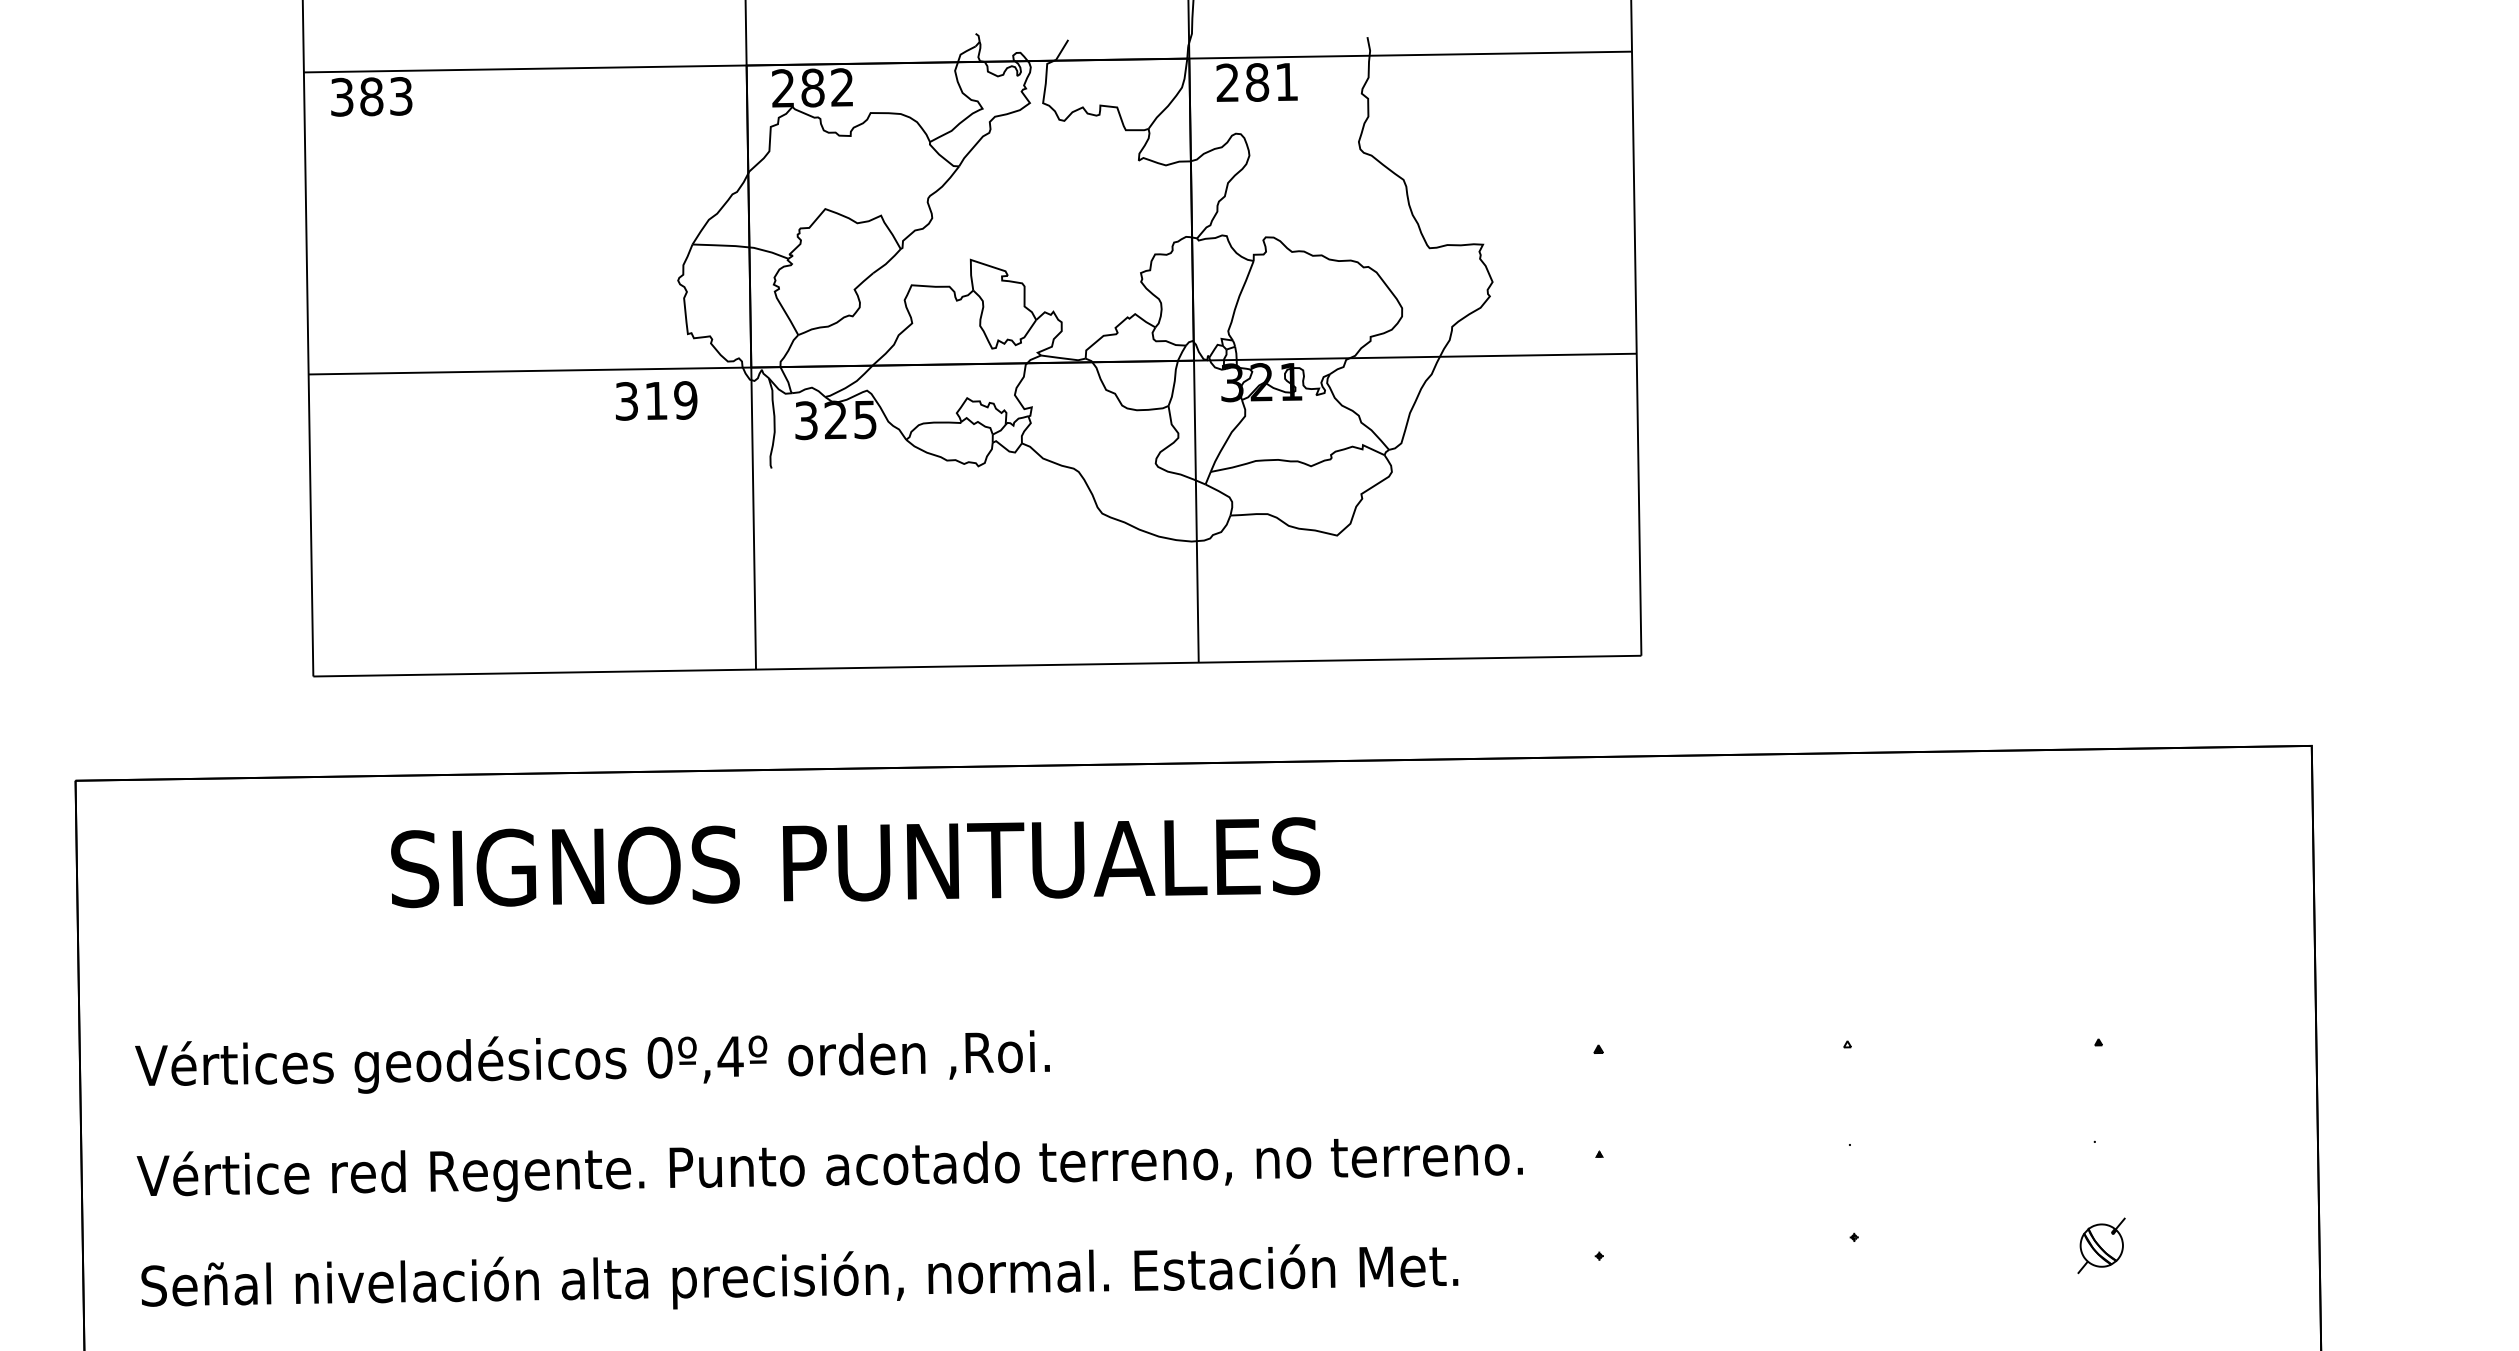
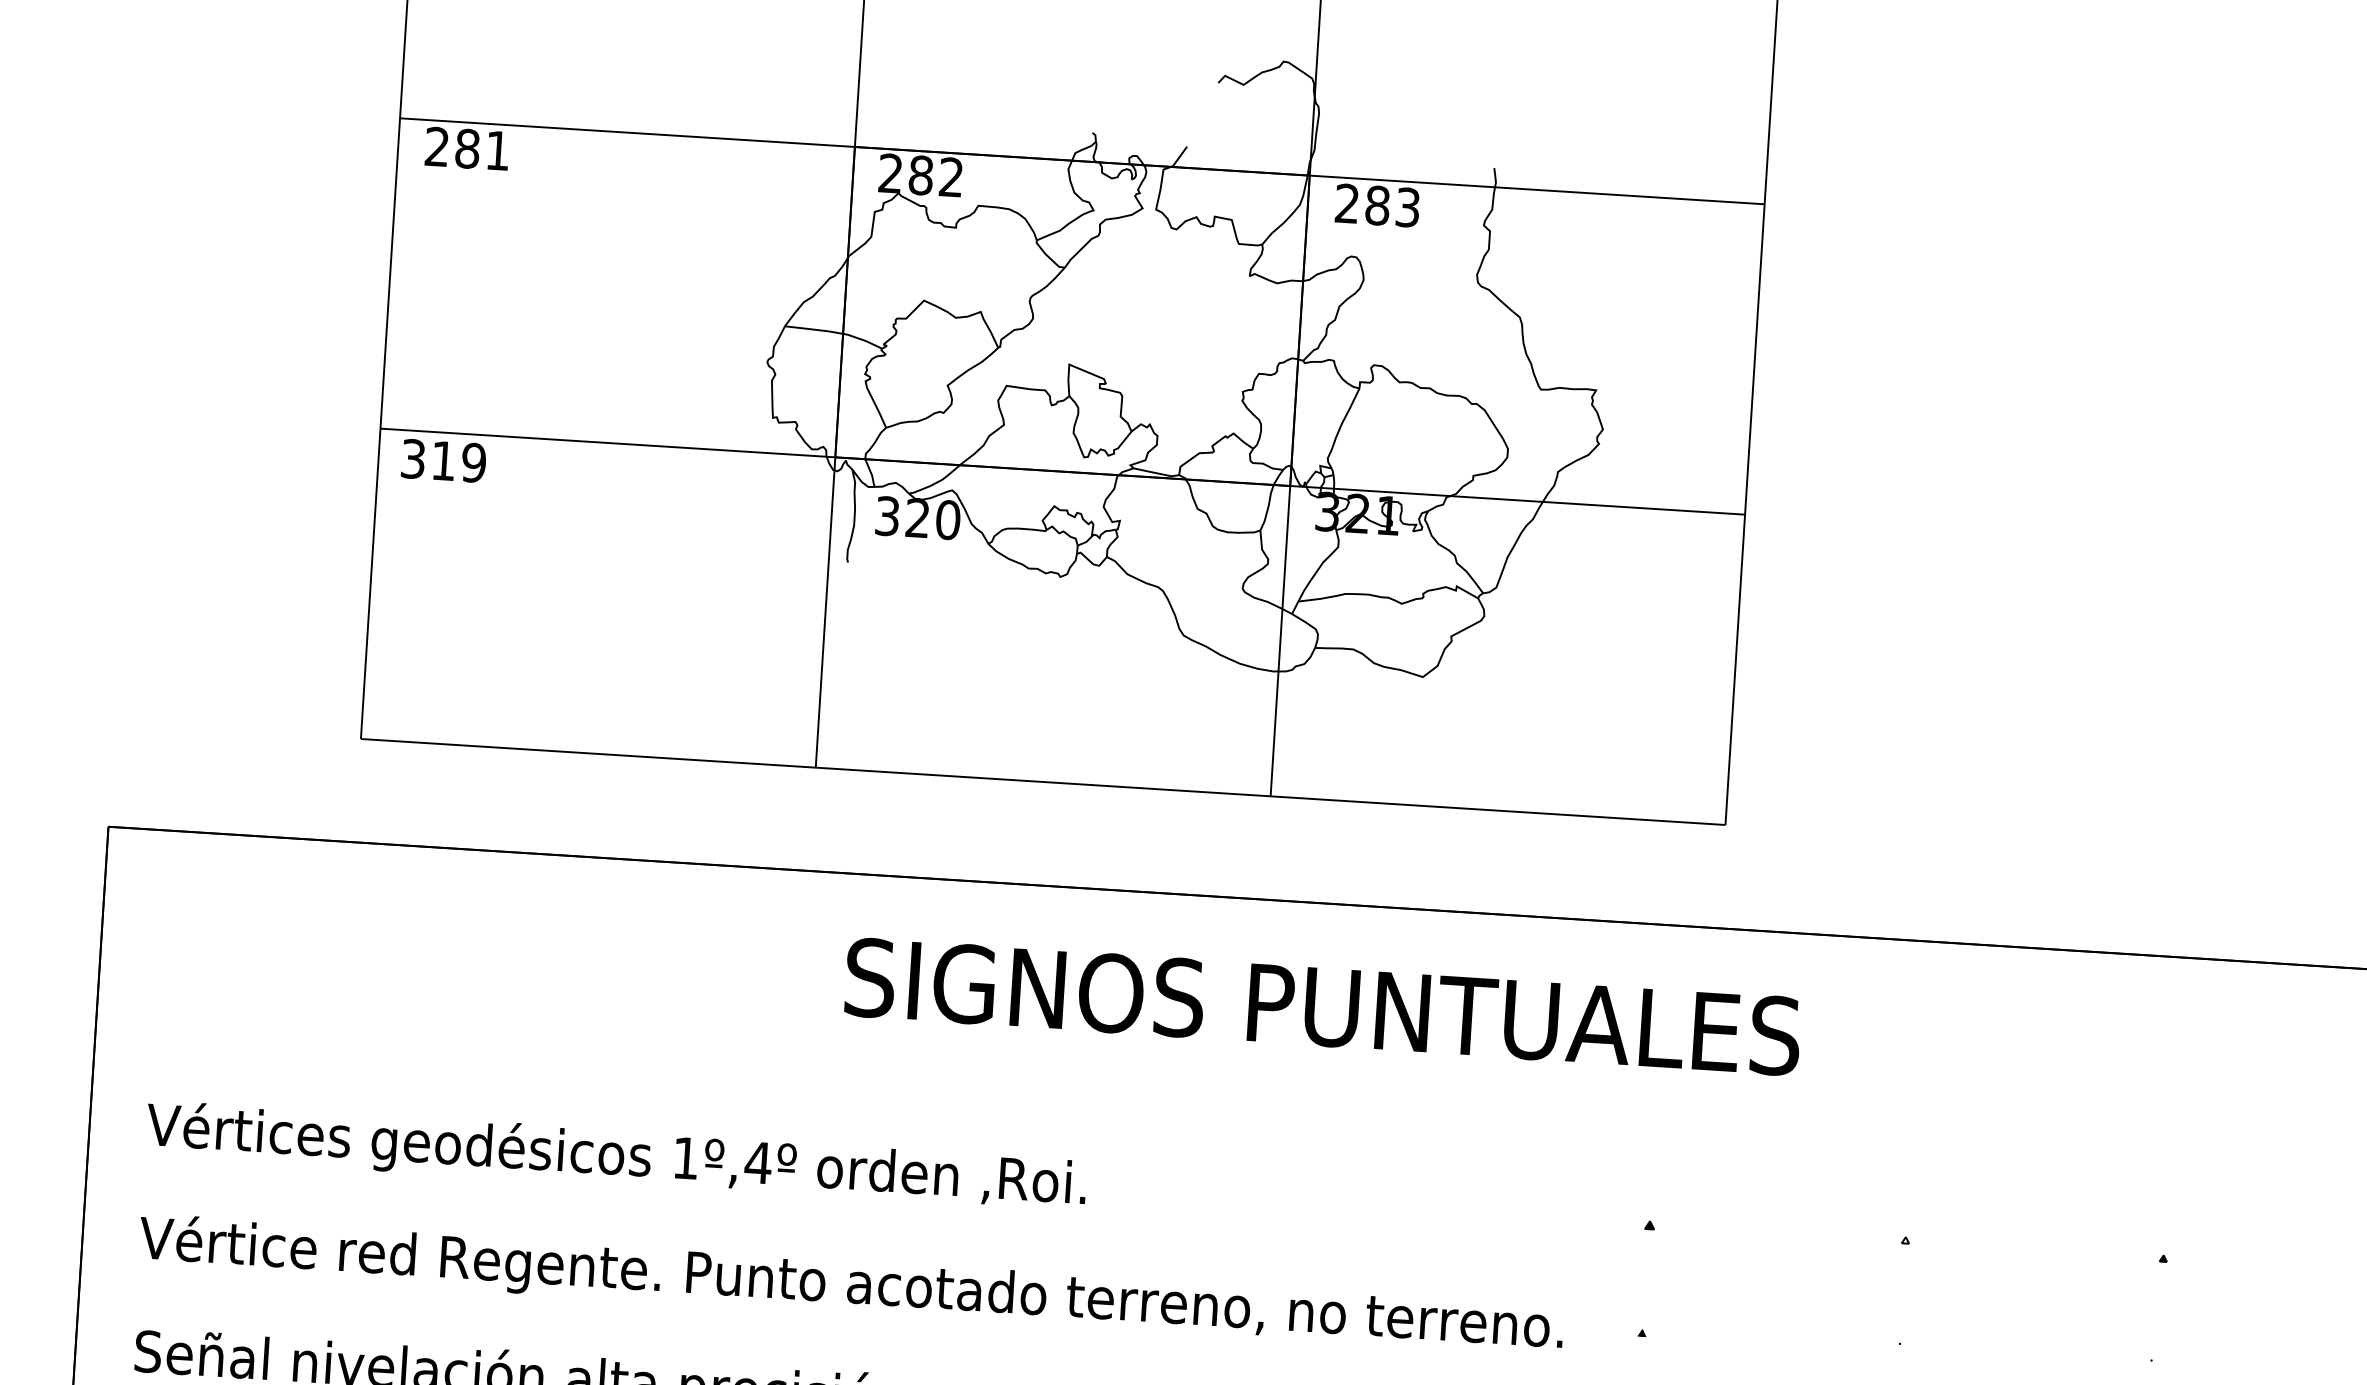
text: (1287, 81) -> (1408, 207), 281 -> 283
text: (371, 96) -> (467, 148), 383 -> 281
text: (656, 400) -> (443, 460), moved
text: (865, 419) -> (948, 519), 325 -> 320
text: (855, 862) -> (1323, 1006), moved
text: (659, 1057) -> (685, 1157), 0º,4º -> 1º,4º

